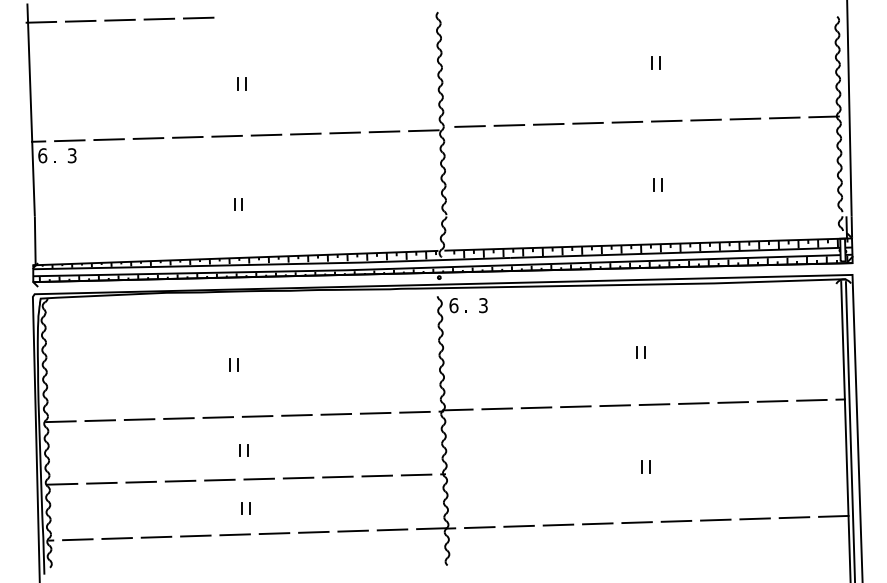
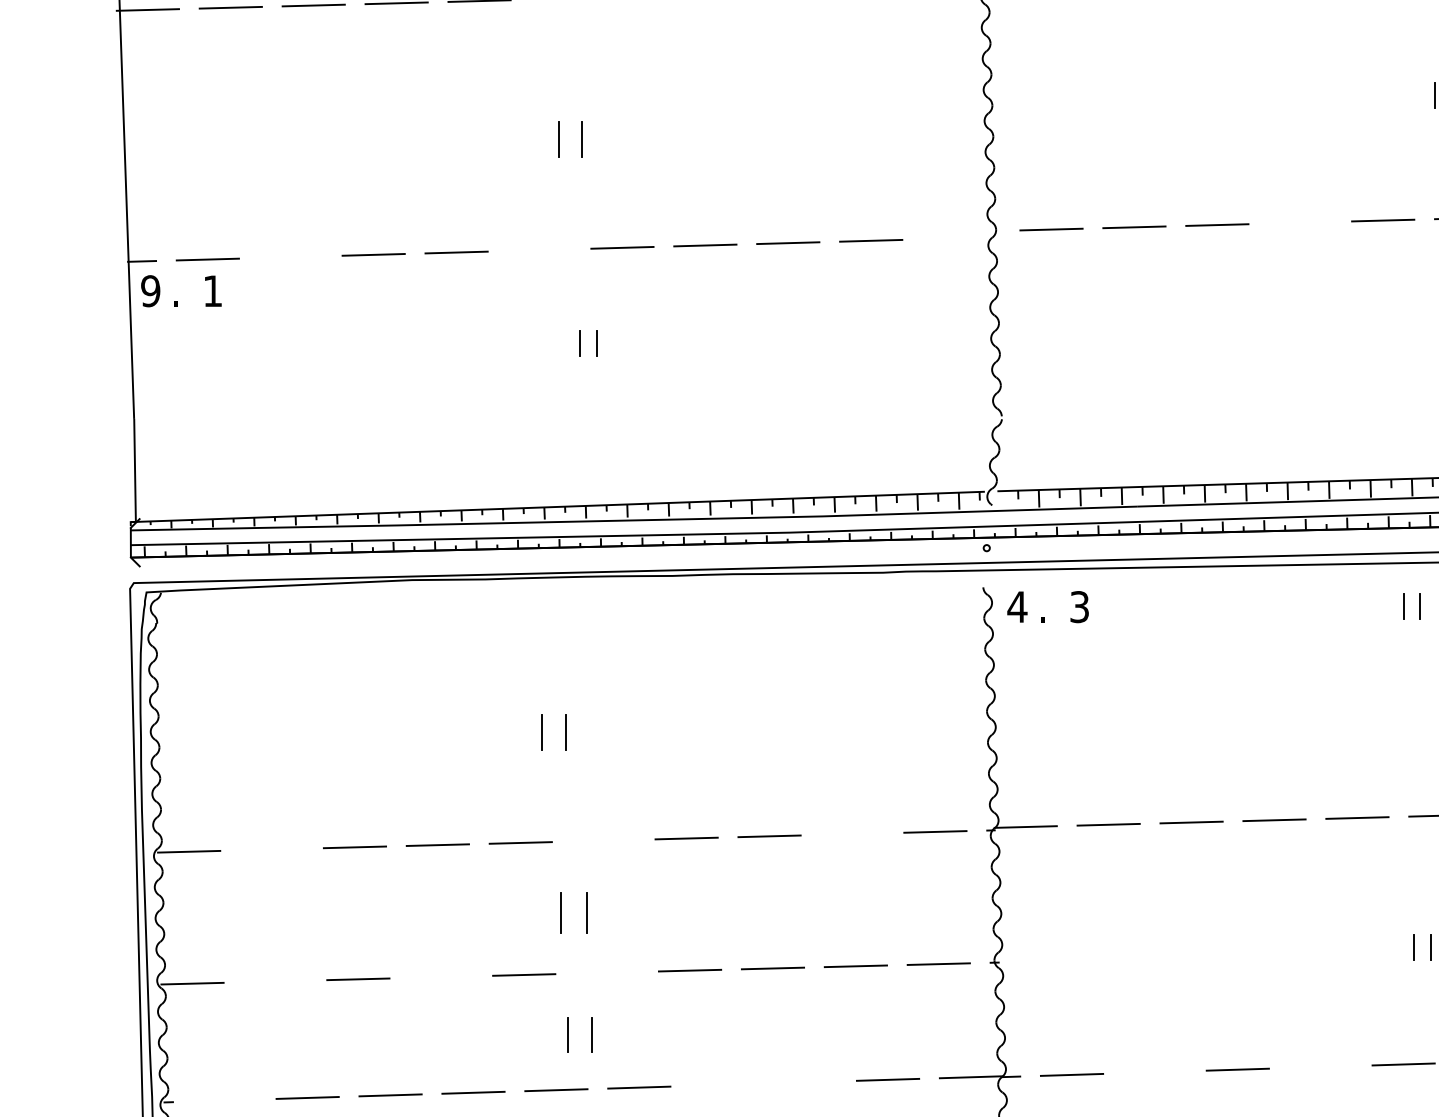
part: (241, 83) -> (569, 138), size x1.4
line: (587, 122) -> (1299, 221), removed
line: (423, 130) -> (953, 237), removed
line: (226, 135) -> (538, 248), removed
line: (108, 139) -> (289, 256), removed
text: (42, 155) -> (150, 290), 6 -> 9
text: (71, 155) -> (211, 290), 3 -> 1
part: (238, 204) -> (588, 343), moved
text: (453, 305) -> (1016, 606), 6 -> 4
part: (640, 352) -> (1410, 606), moved
part: (233, 364) -> (552, 731), size x1.4
line: (375, 412) -> (852, 832), removed
line: (257, 416) -> (603, 840), removed
line: (100, 420) -> (272, 849), removed
part: (243, 450) -> (573, 912), size x1.6
line: (258, 478) -> (605, 971), removed
line: (180, 480) -> (441, 975), removed
line: (101, 482) -> (274, 979), removed
part: (245, 508) -> (578, 1034), size x1.4
line: (597, 523) -> (1320, 1066), removed
line: (518, 525) -> (1153, 1070), removed
line: (352, 530) -> (803, 1081), removed
line: (313, 531) -> (721, 1083), removed
line: (77, 539) -> (224, 1100), removed

